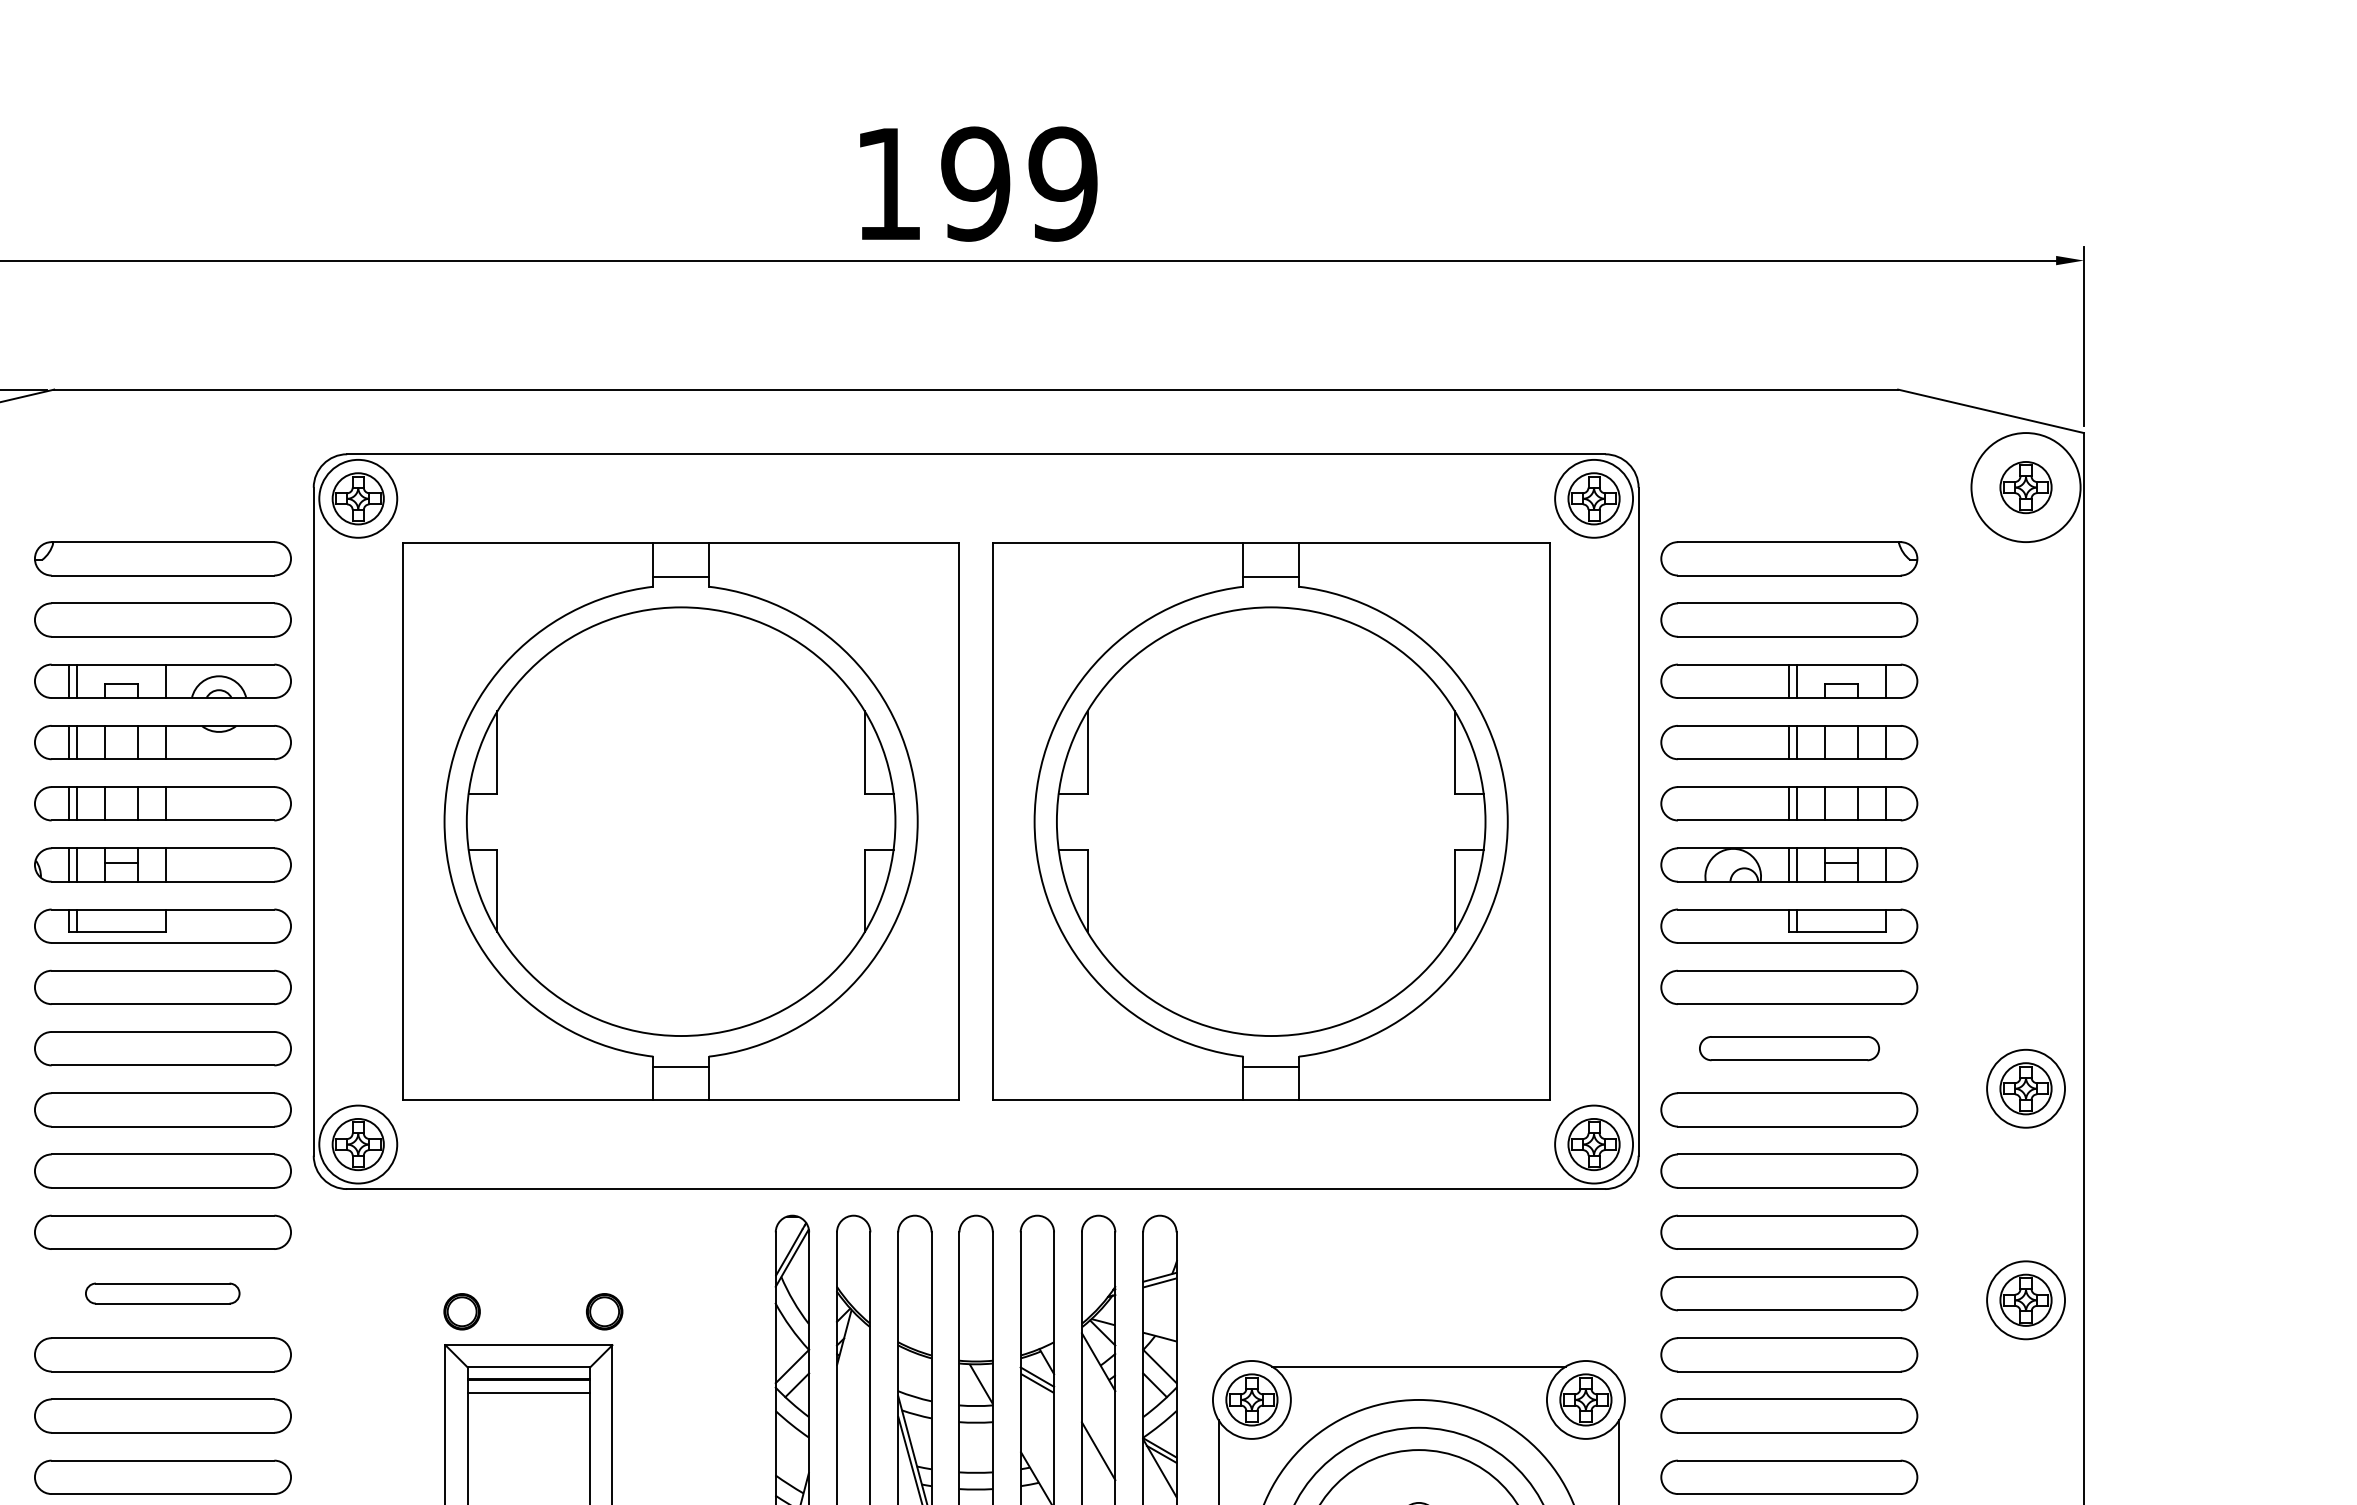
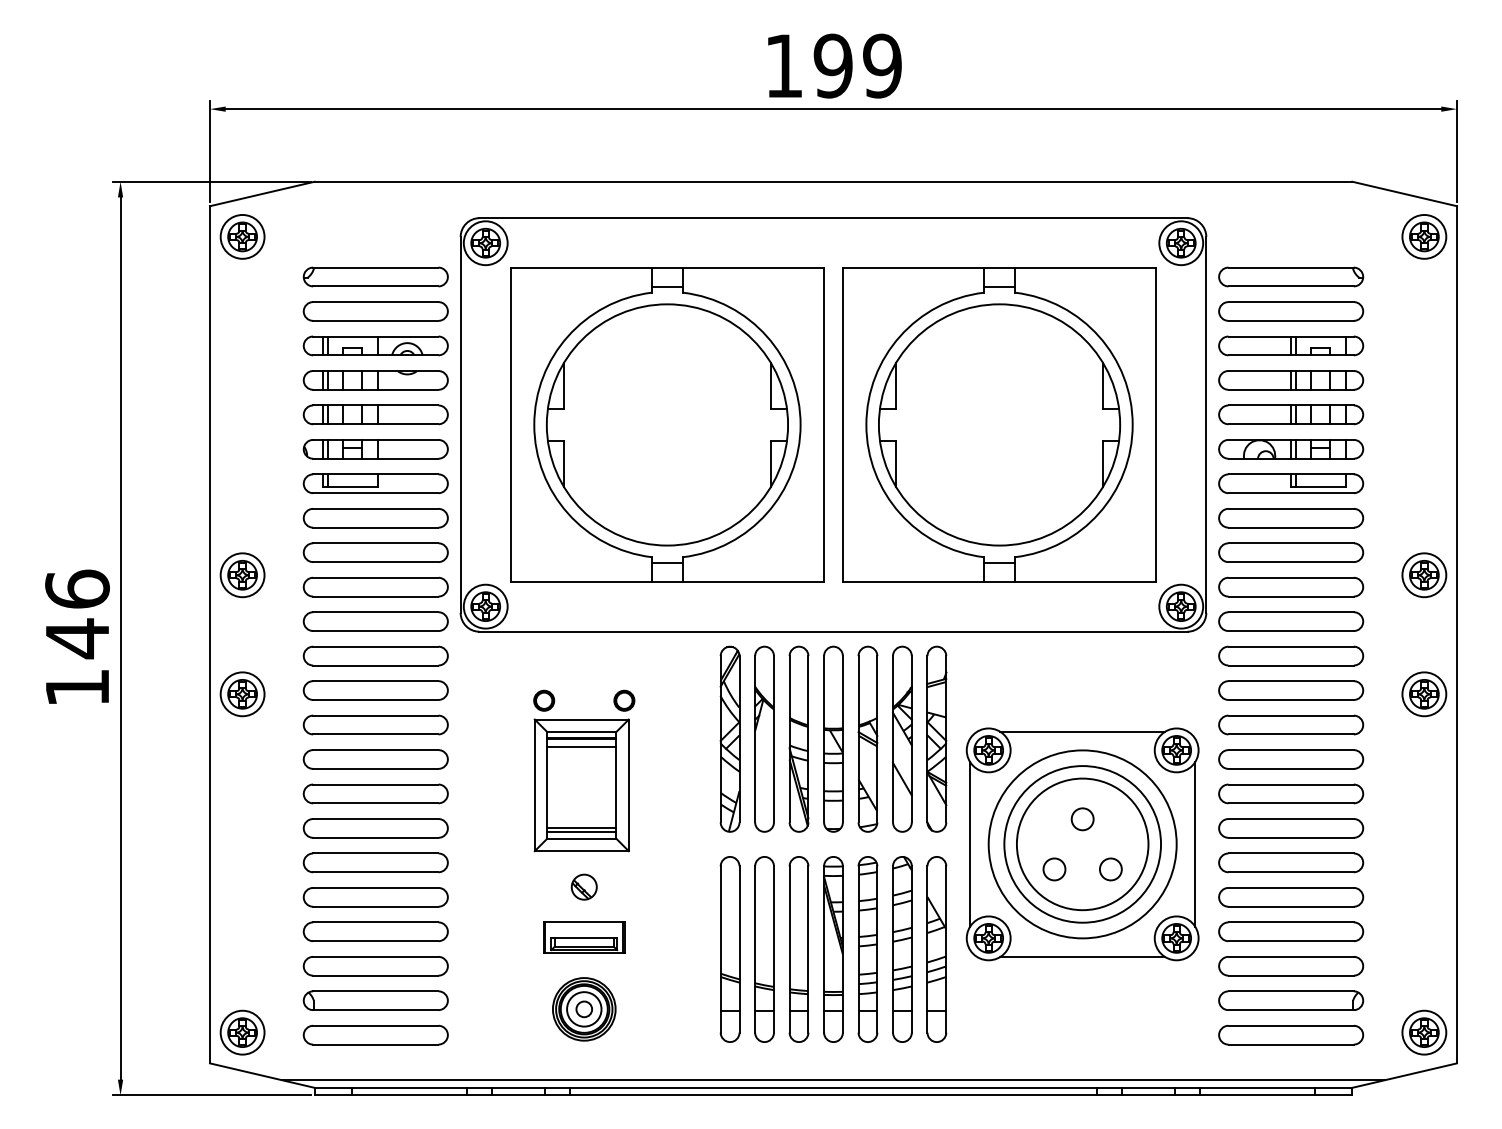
circle: (2026, 486) -> (1424, 236), size x0.71
part: (1789, 1048) -> (1291, 552), size x1.43
part: (162, 1293) -> (375, 690), size x1.67

